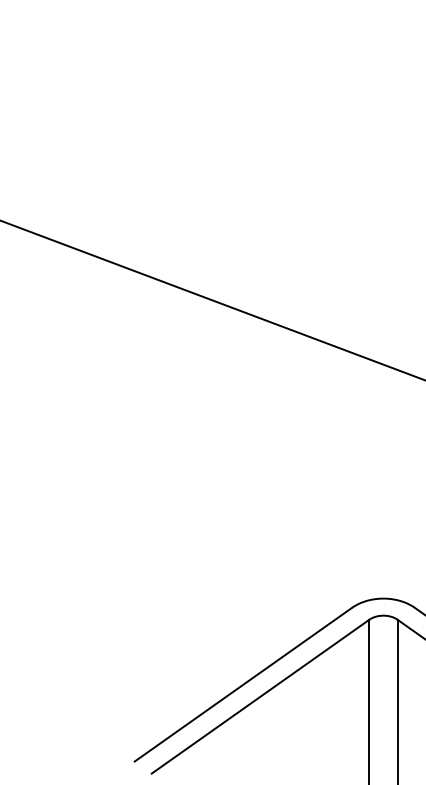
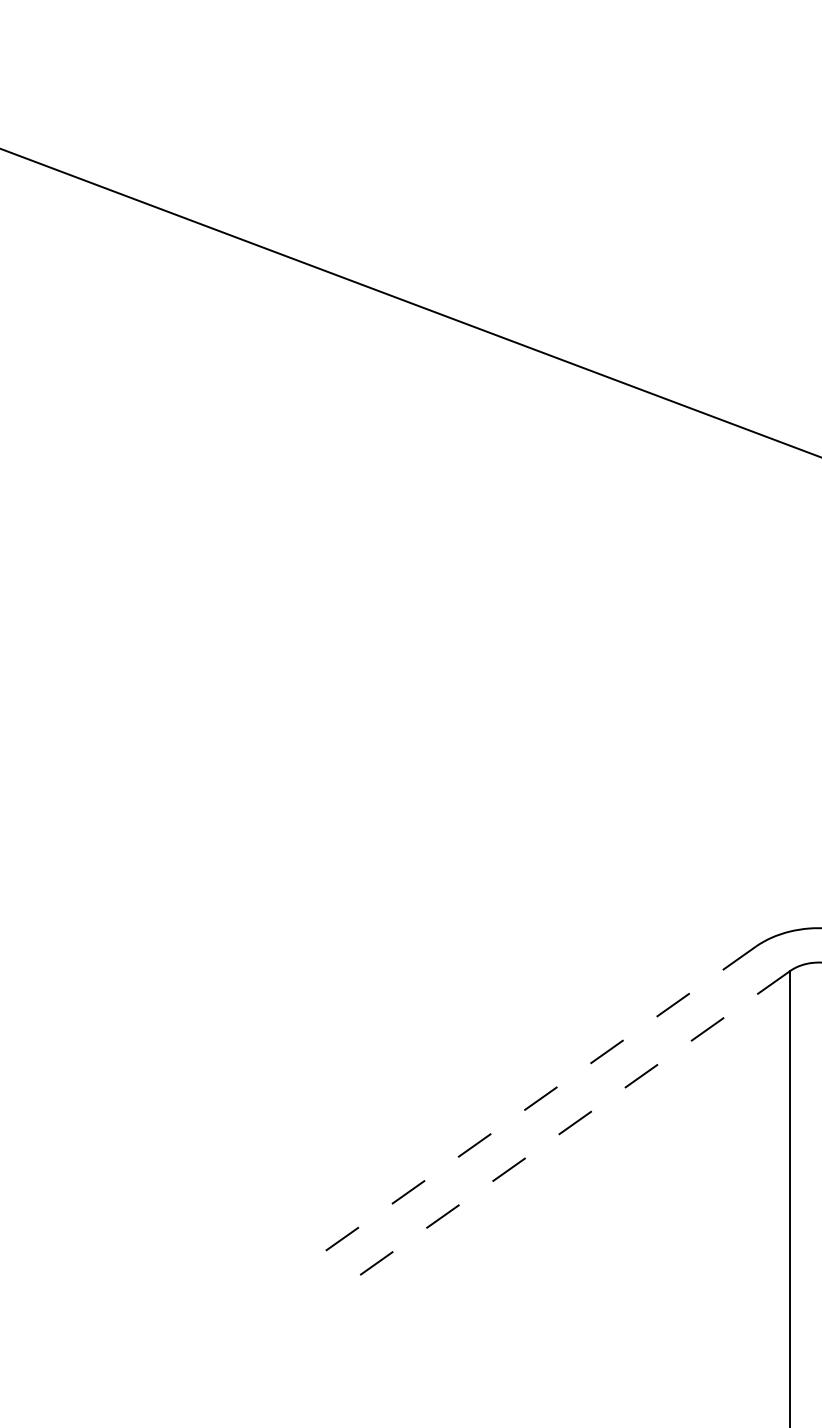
line: (243, 684) -> (536, 1101), solid -> dashed
line: (260, 697) -> (571, 1127), solid -> dashed

